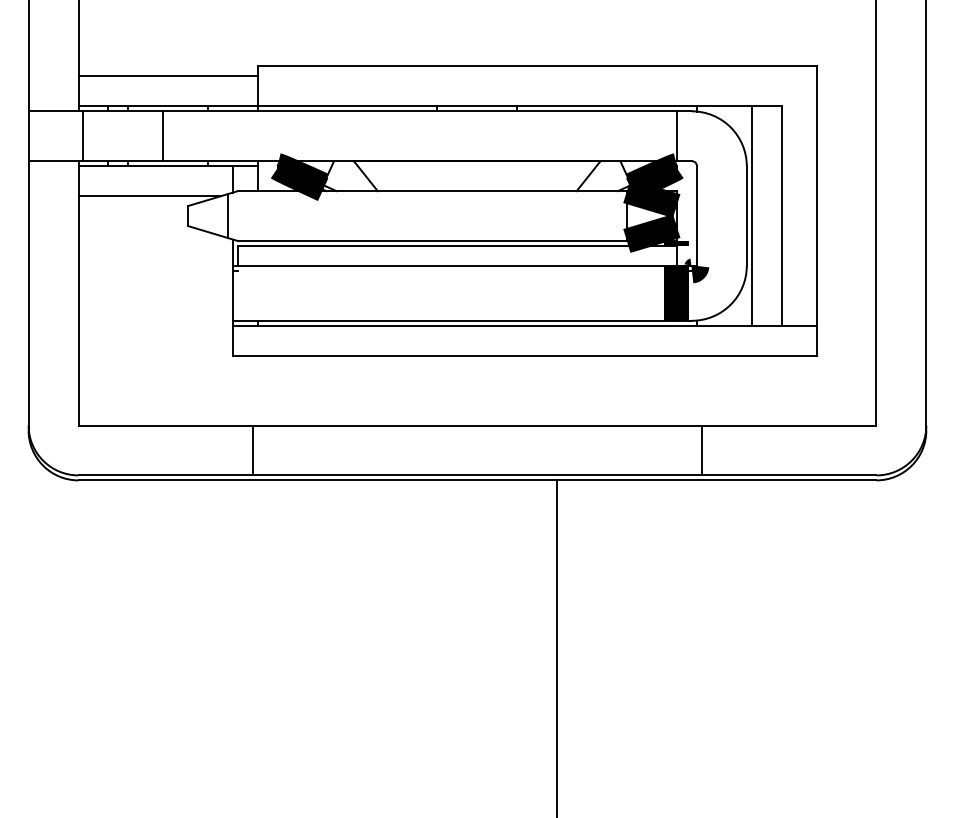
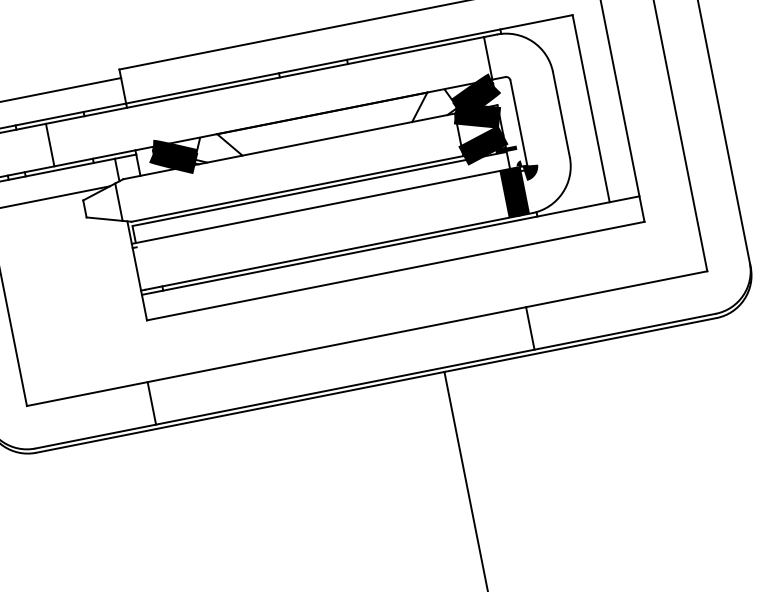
line: (751, 215) -> (565, 113), removed
line: (253, 450) -> (152, 403), moved
line: (701, 450) -> (529, 328), moved

